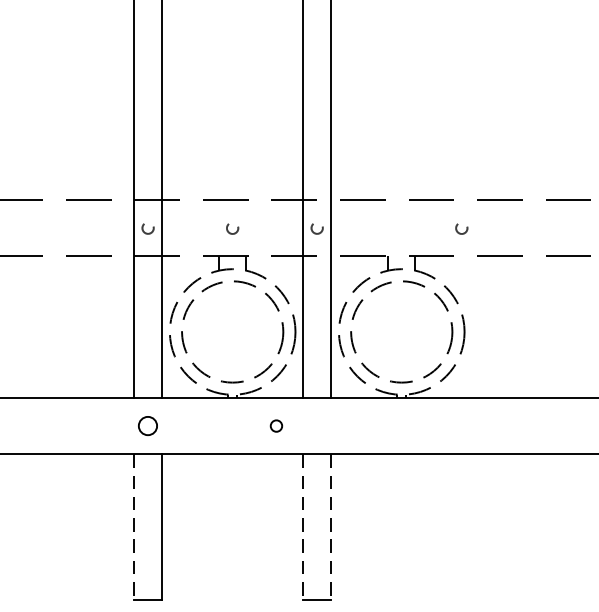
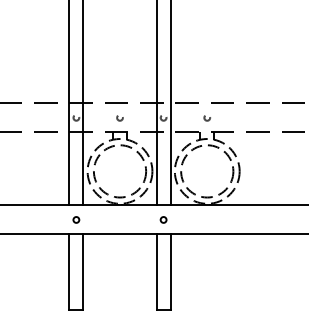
circle: (460, 229) -> (206, 118), moved
circle: (148, 425) -> (76, 219), size x0.62
circle: (276, 425) -> (163, 219), moved
line: (134, 527) -> (69, 272), dashed -> solid
line: (303, 527) -> (156, 272), dashed -> solid
line: (330, 527) -> (170, 272), dashed -> solid

